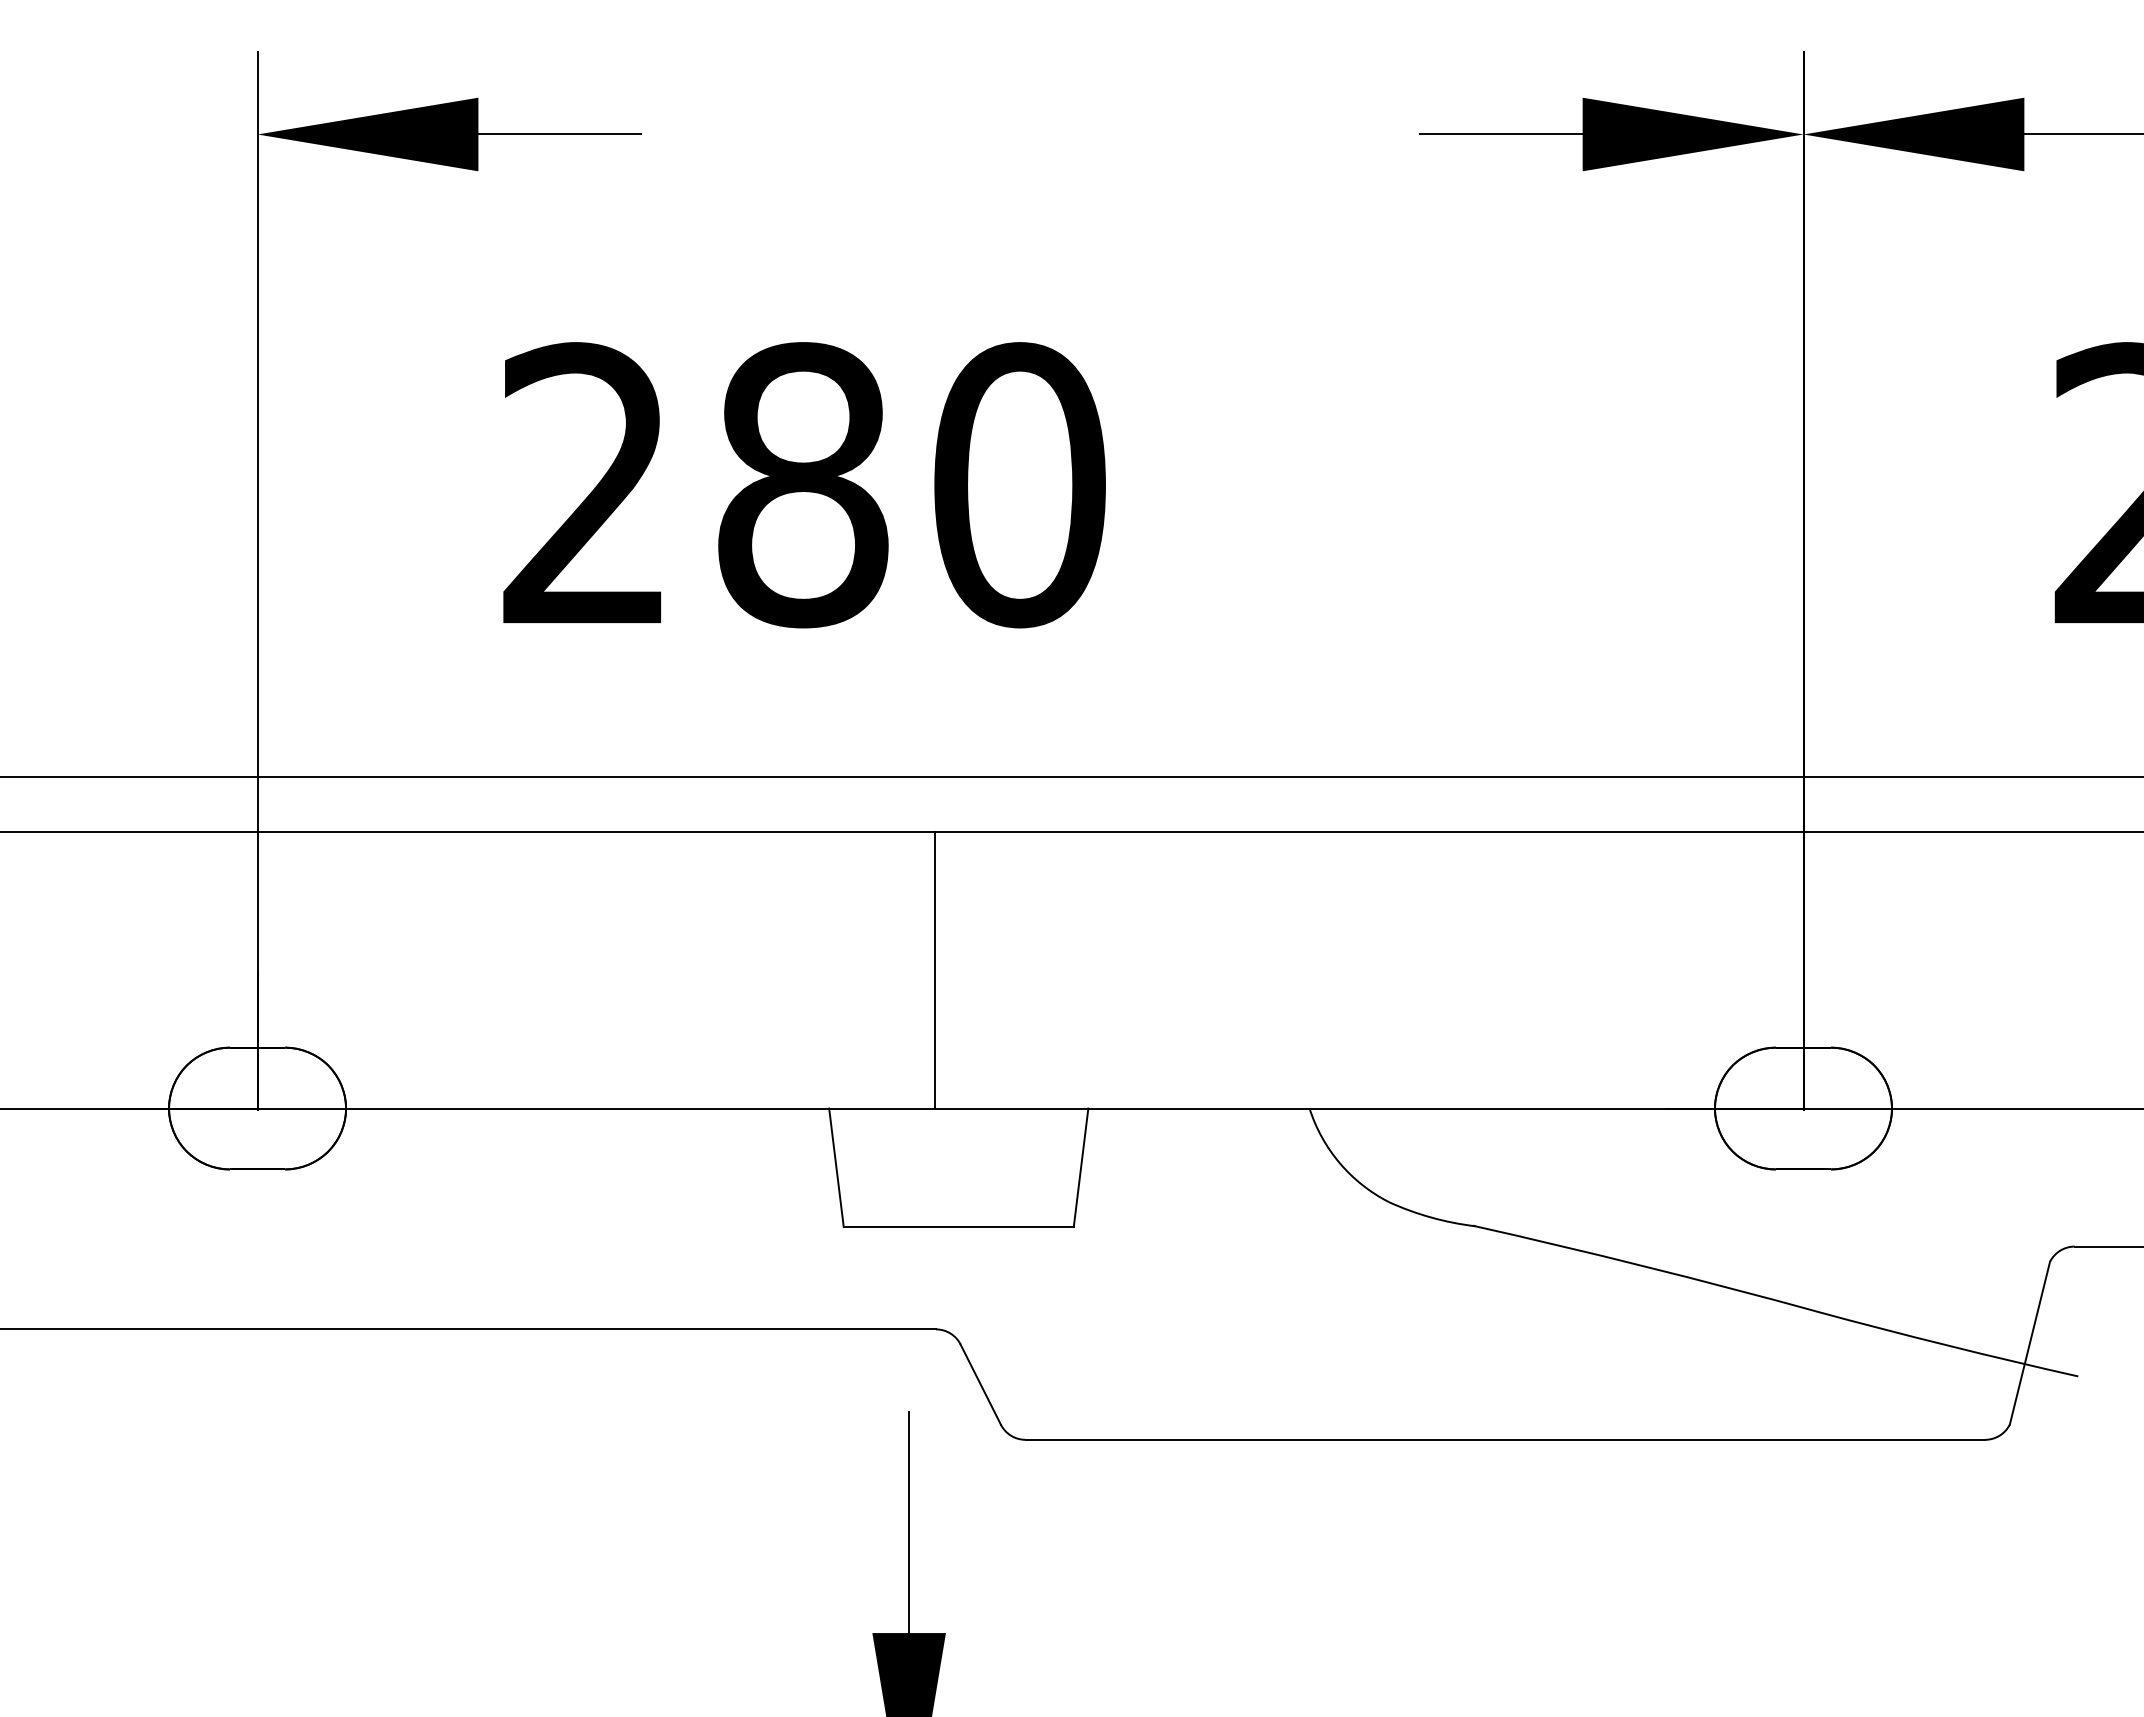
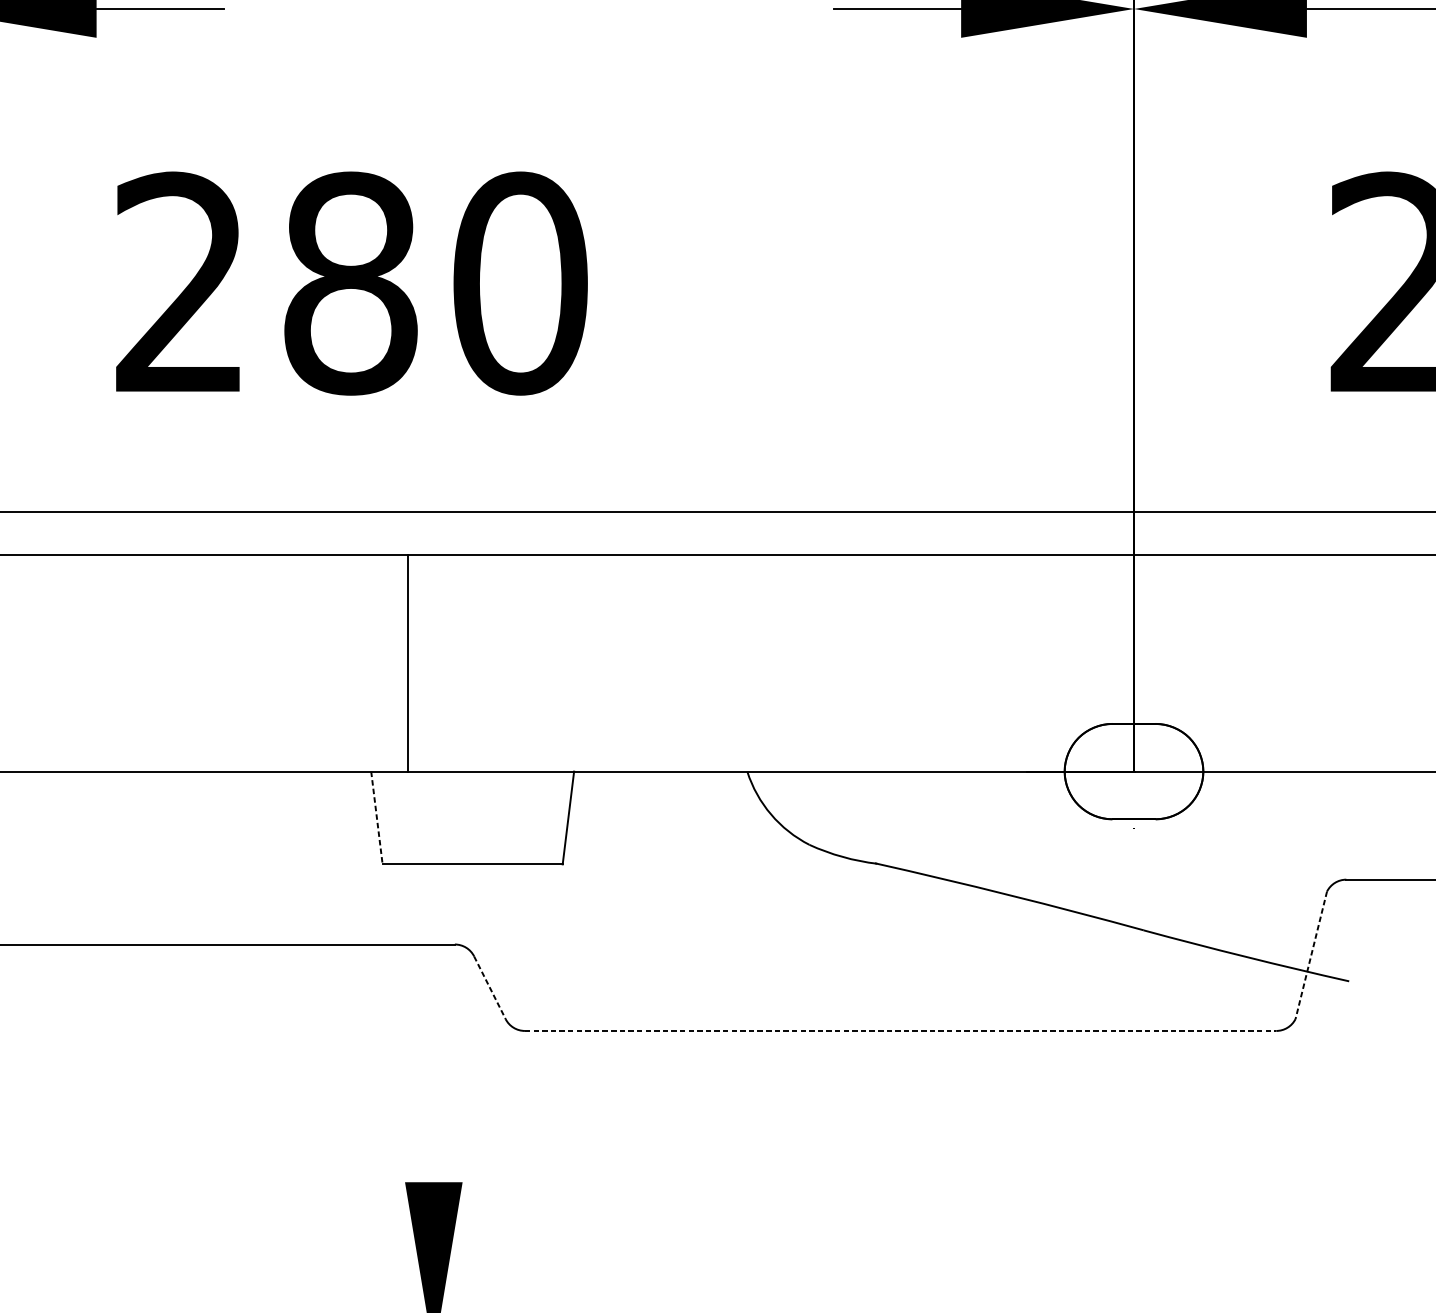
line: (934, 970) -> (408, 663), moved
line: (836, 1167) -> (376, 817), solid -> dashed
line: (2029, 1343) -> (1310, 955), solid -> dashed
line: (980, 1384) -> (489, 987), solid -> dashed
line: (1505, 1439) -> (900, 1030), solid -> dashed
line: (909, 1522) -> (434, 1095), removed

